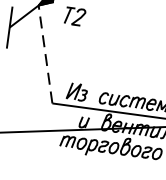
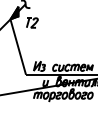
line: (45, 55) -> (18, 47), dashed -> solid

